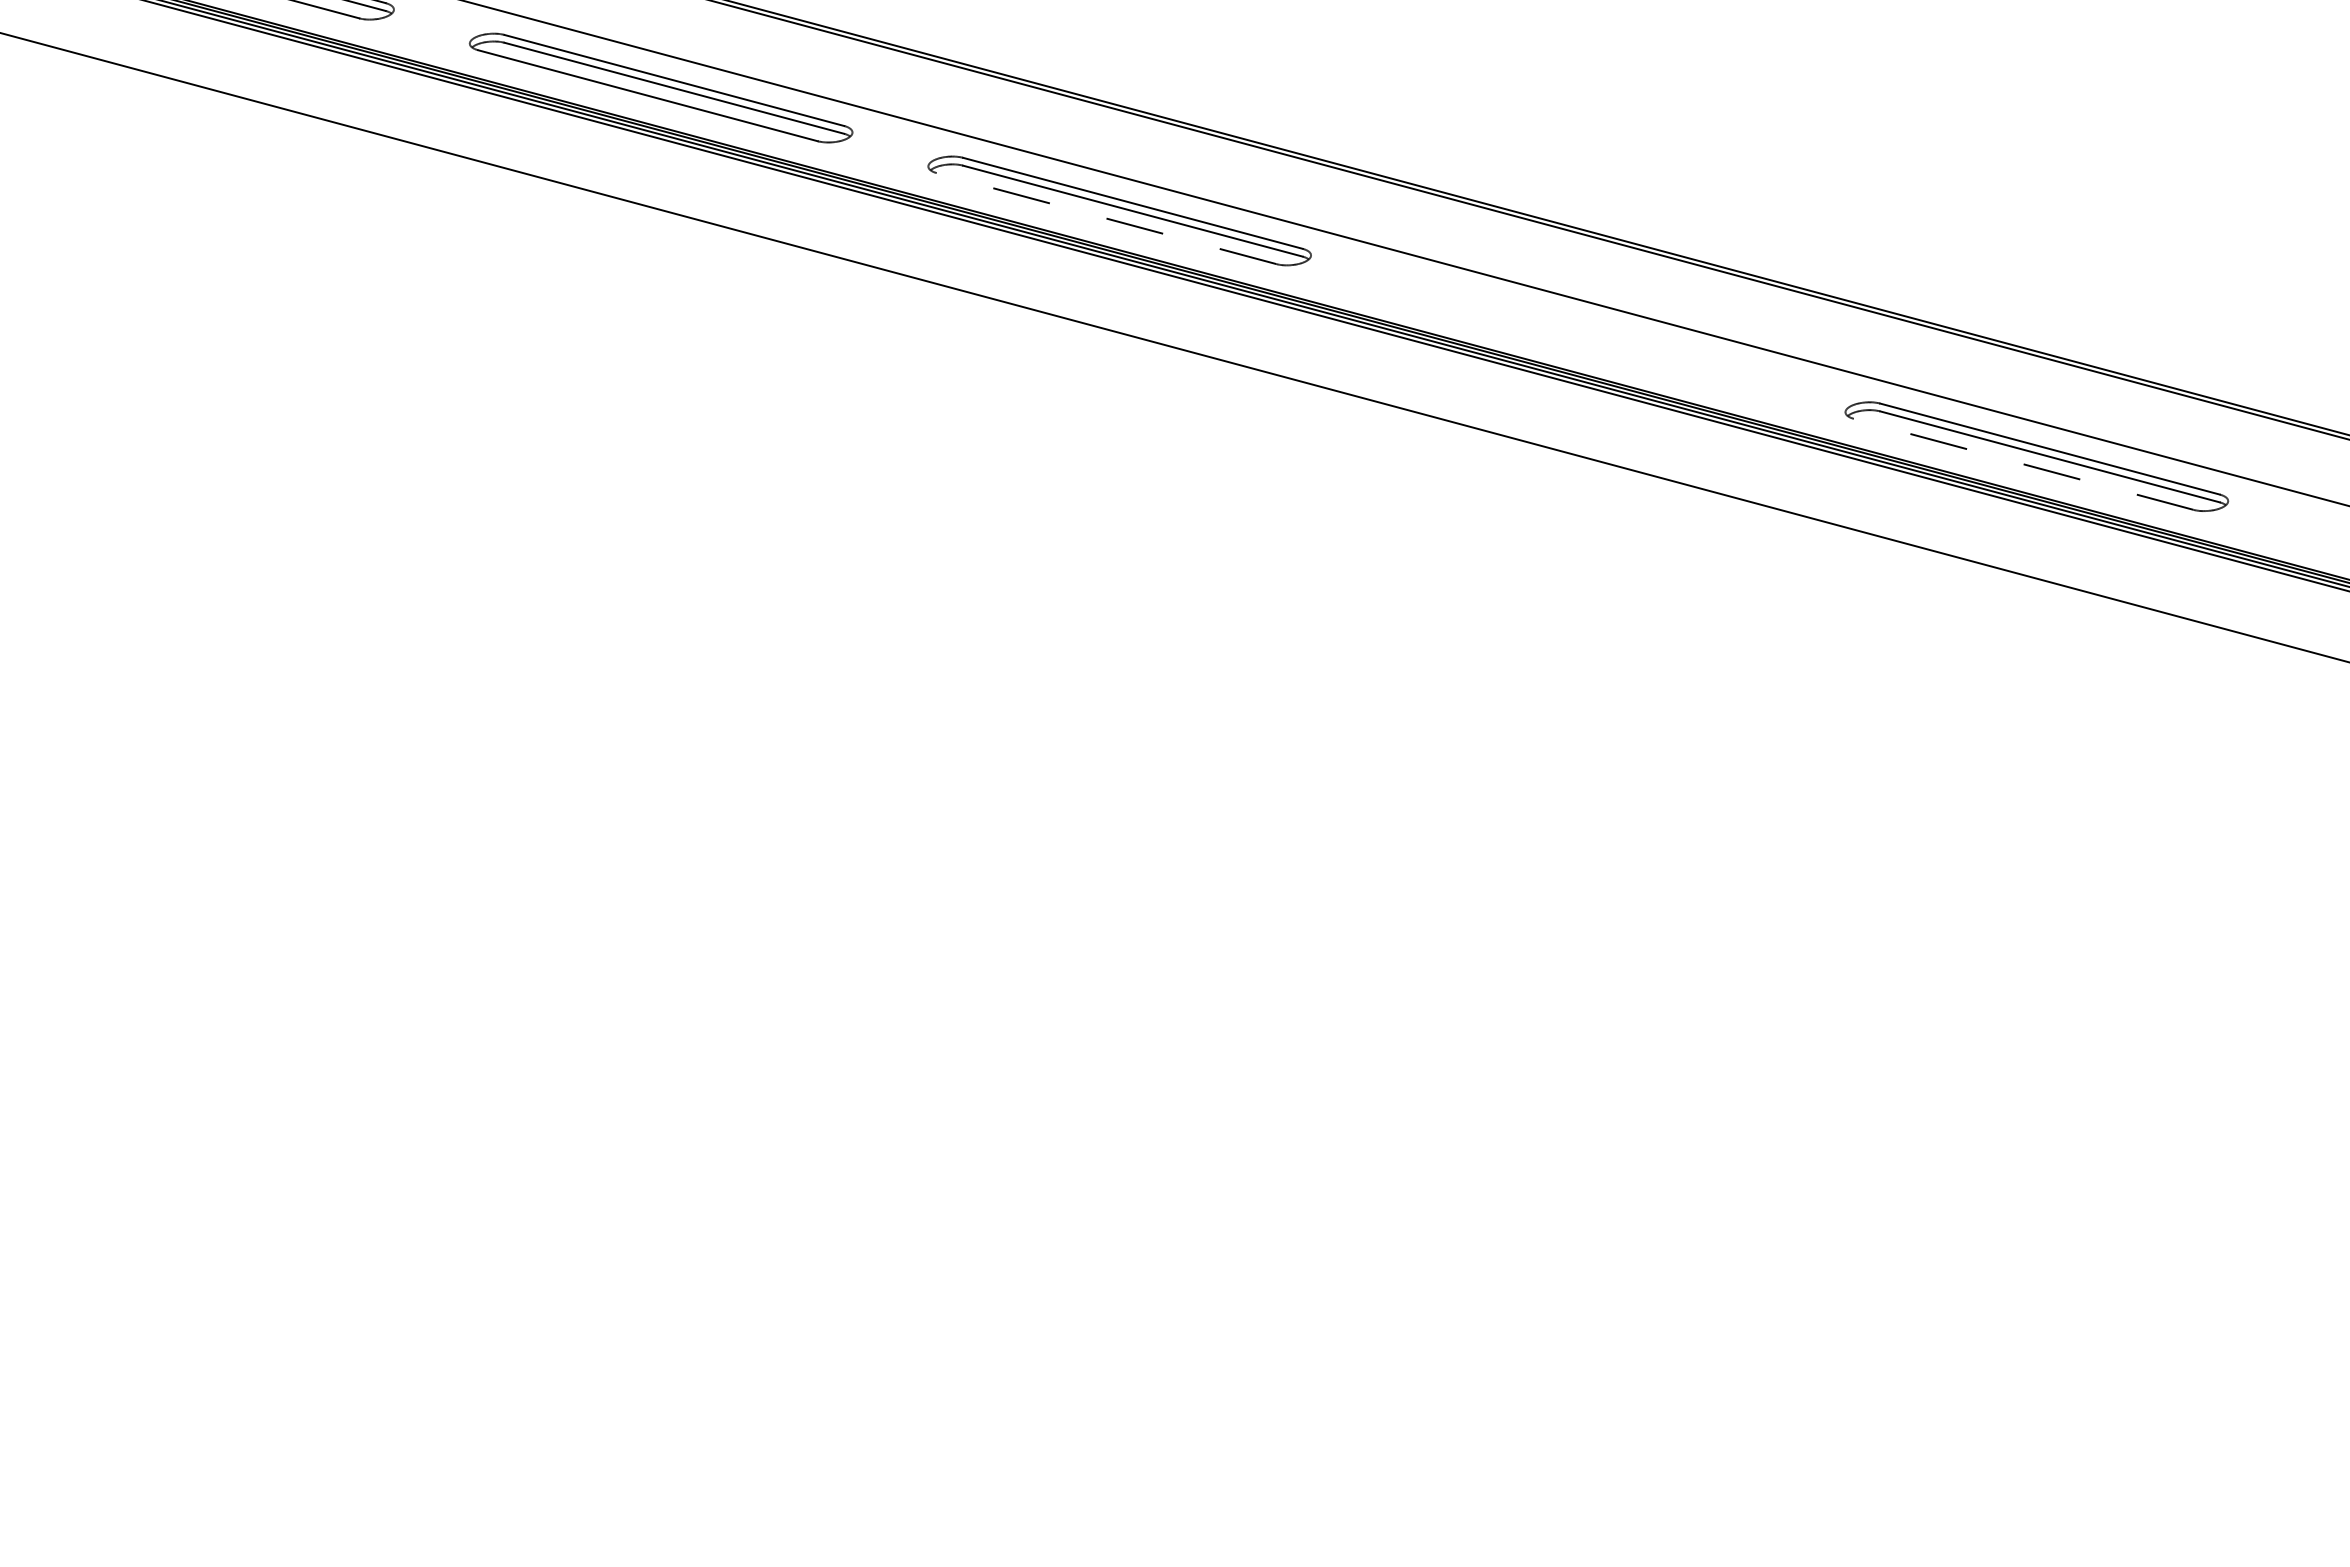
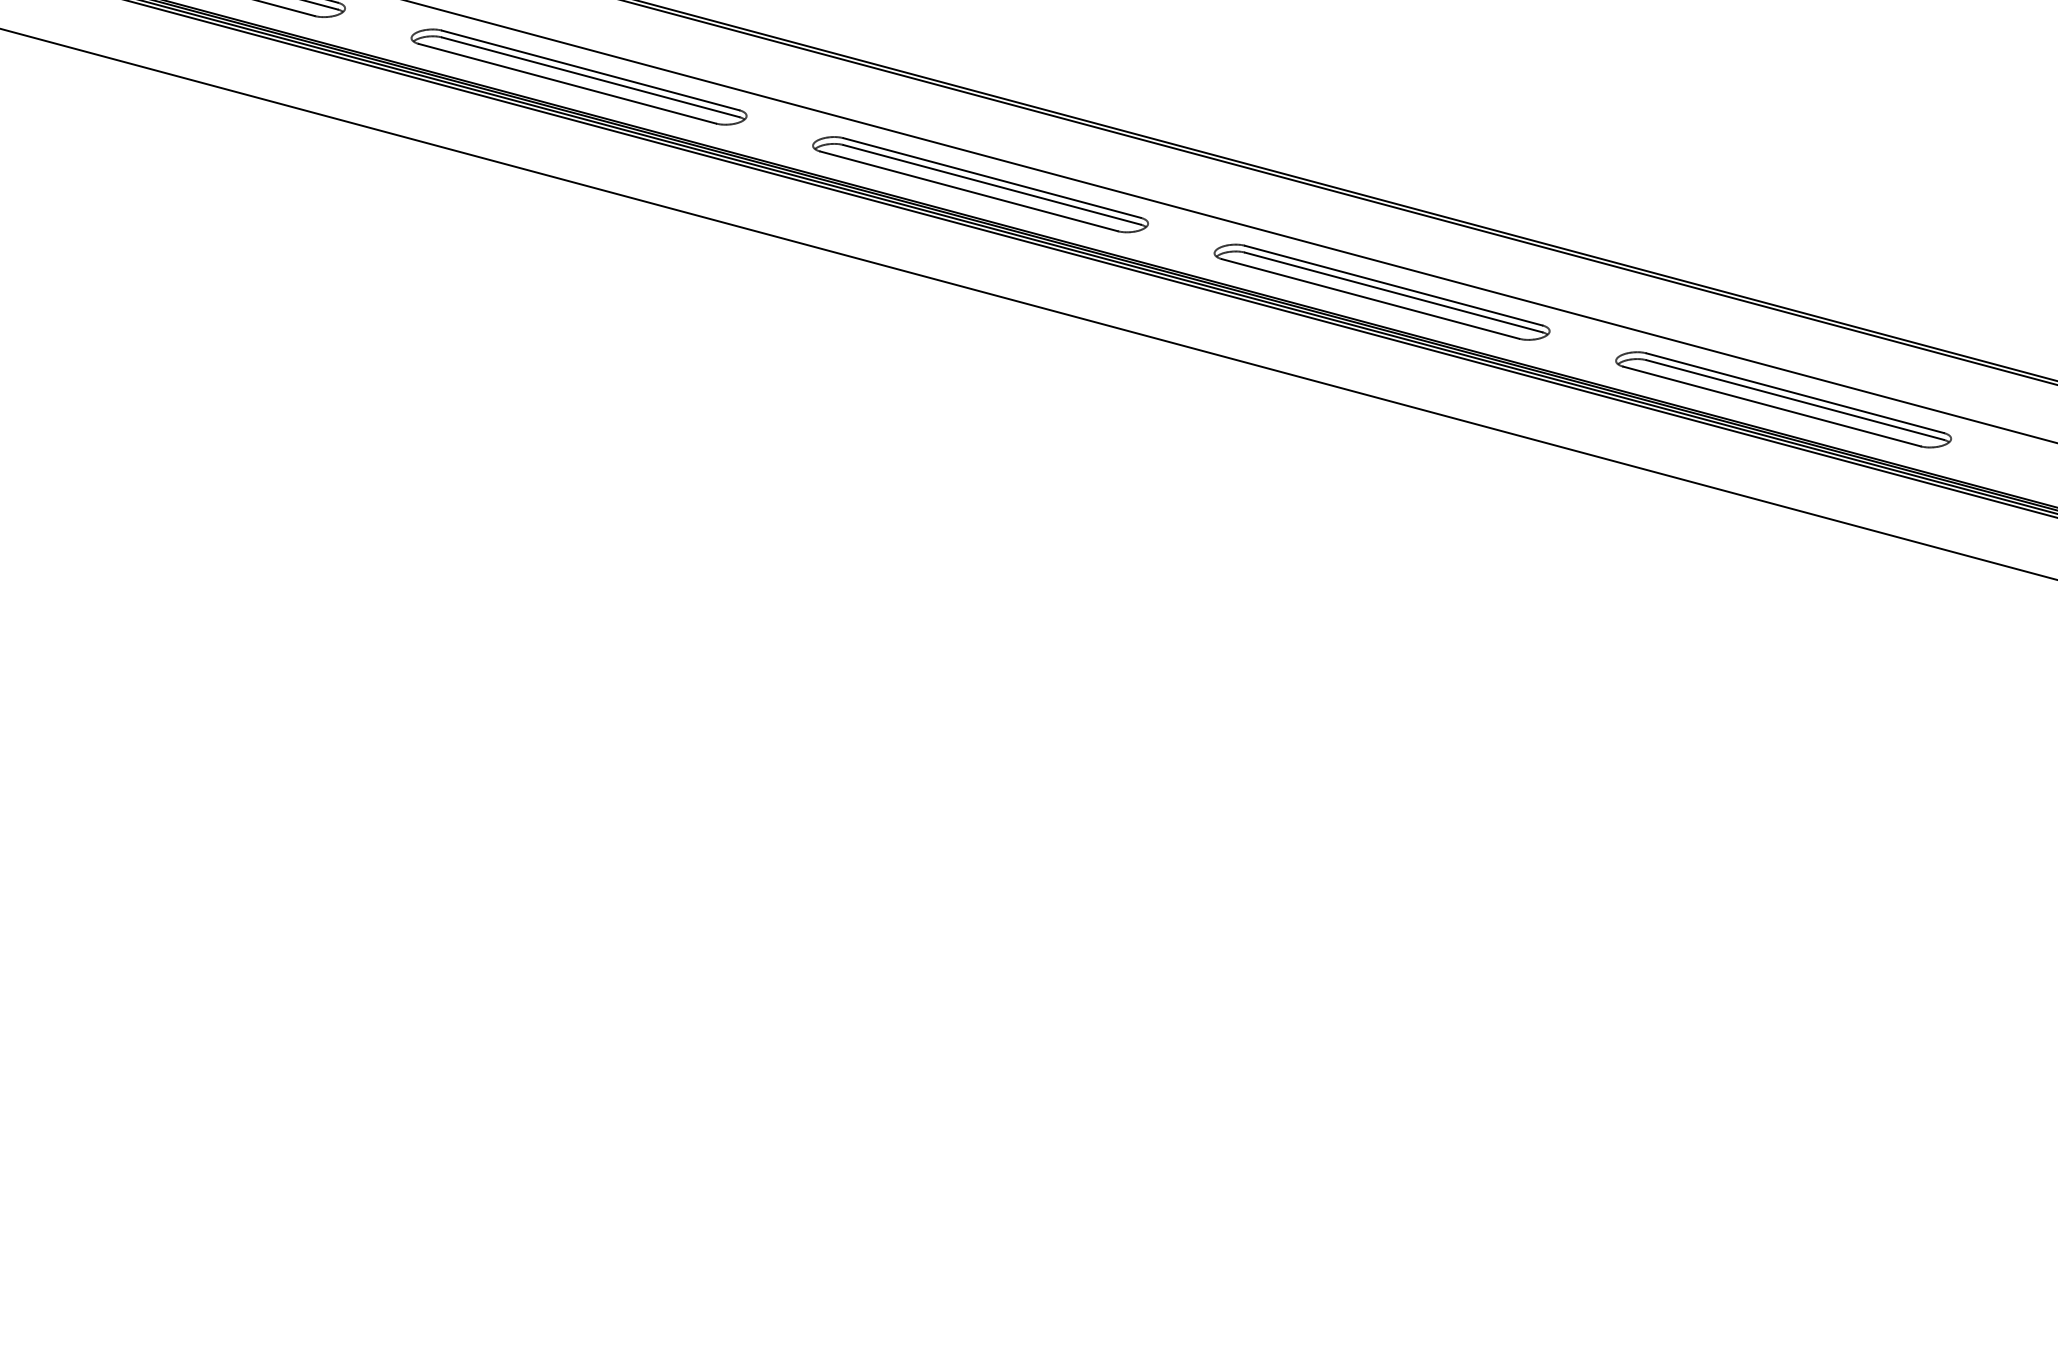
line: (1106, 218) -> (969, 191), dashed -> solid
part: (1578, 333) -> (1382, 291), added
line: (2023, 464) -> (1771, 406), dashed -> solid

